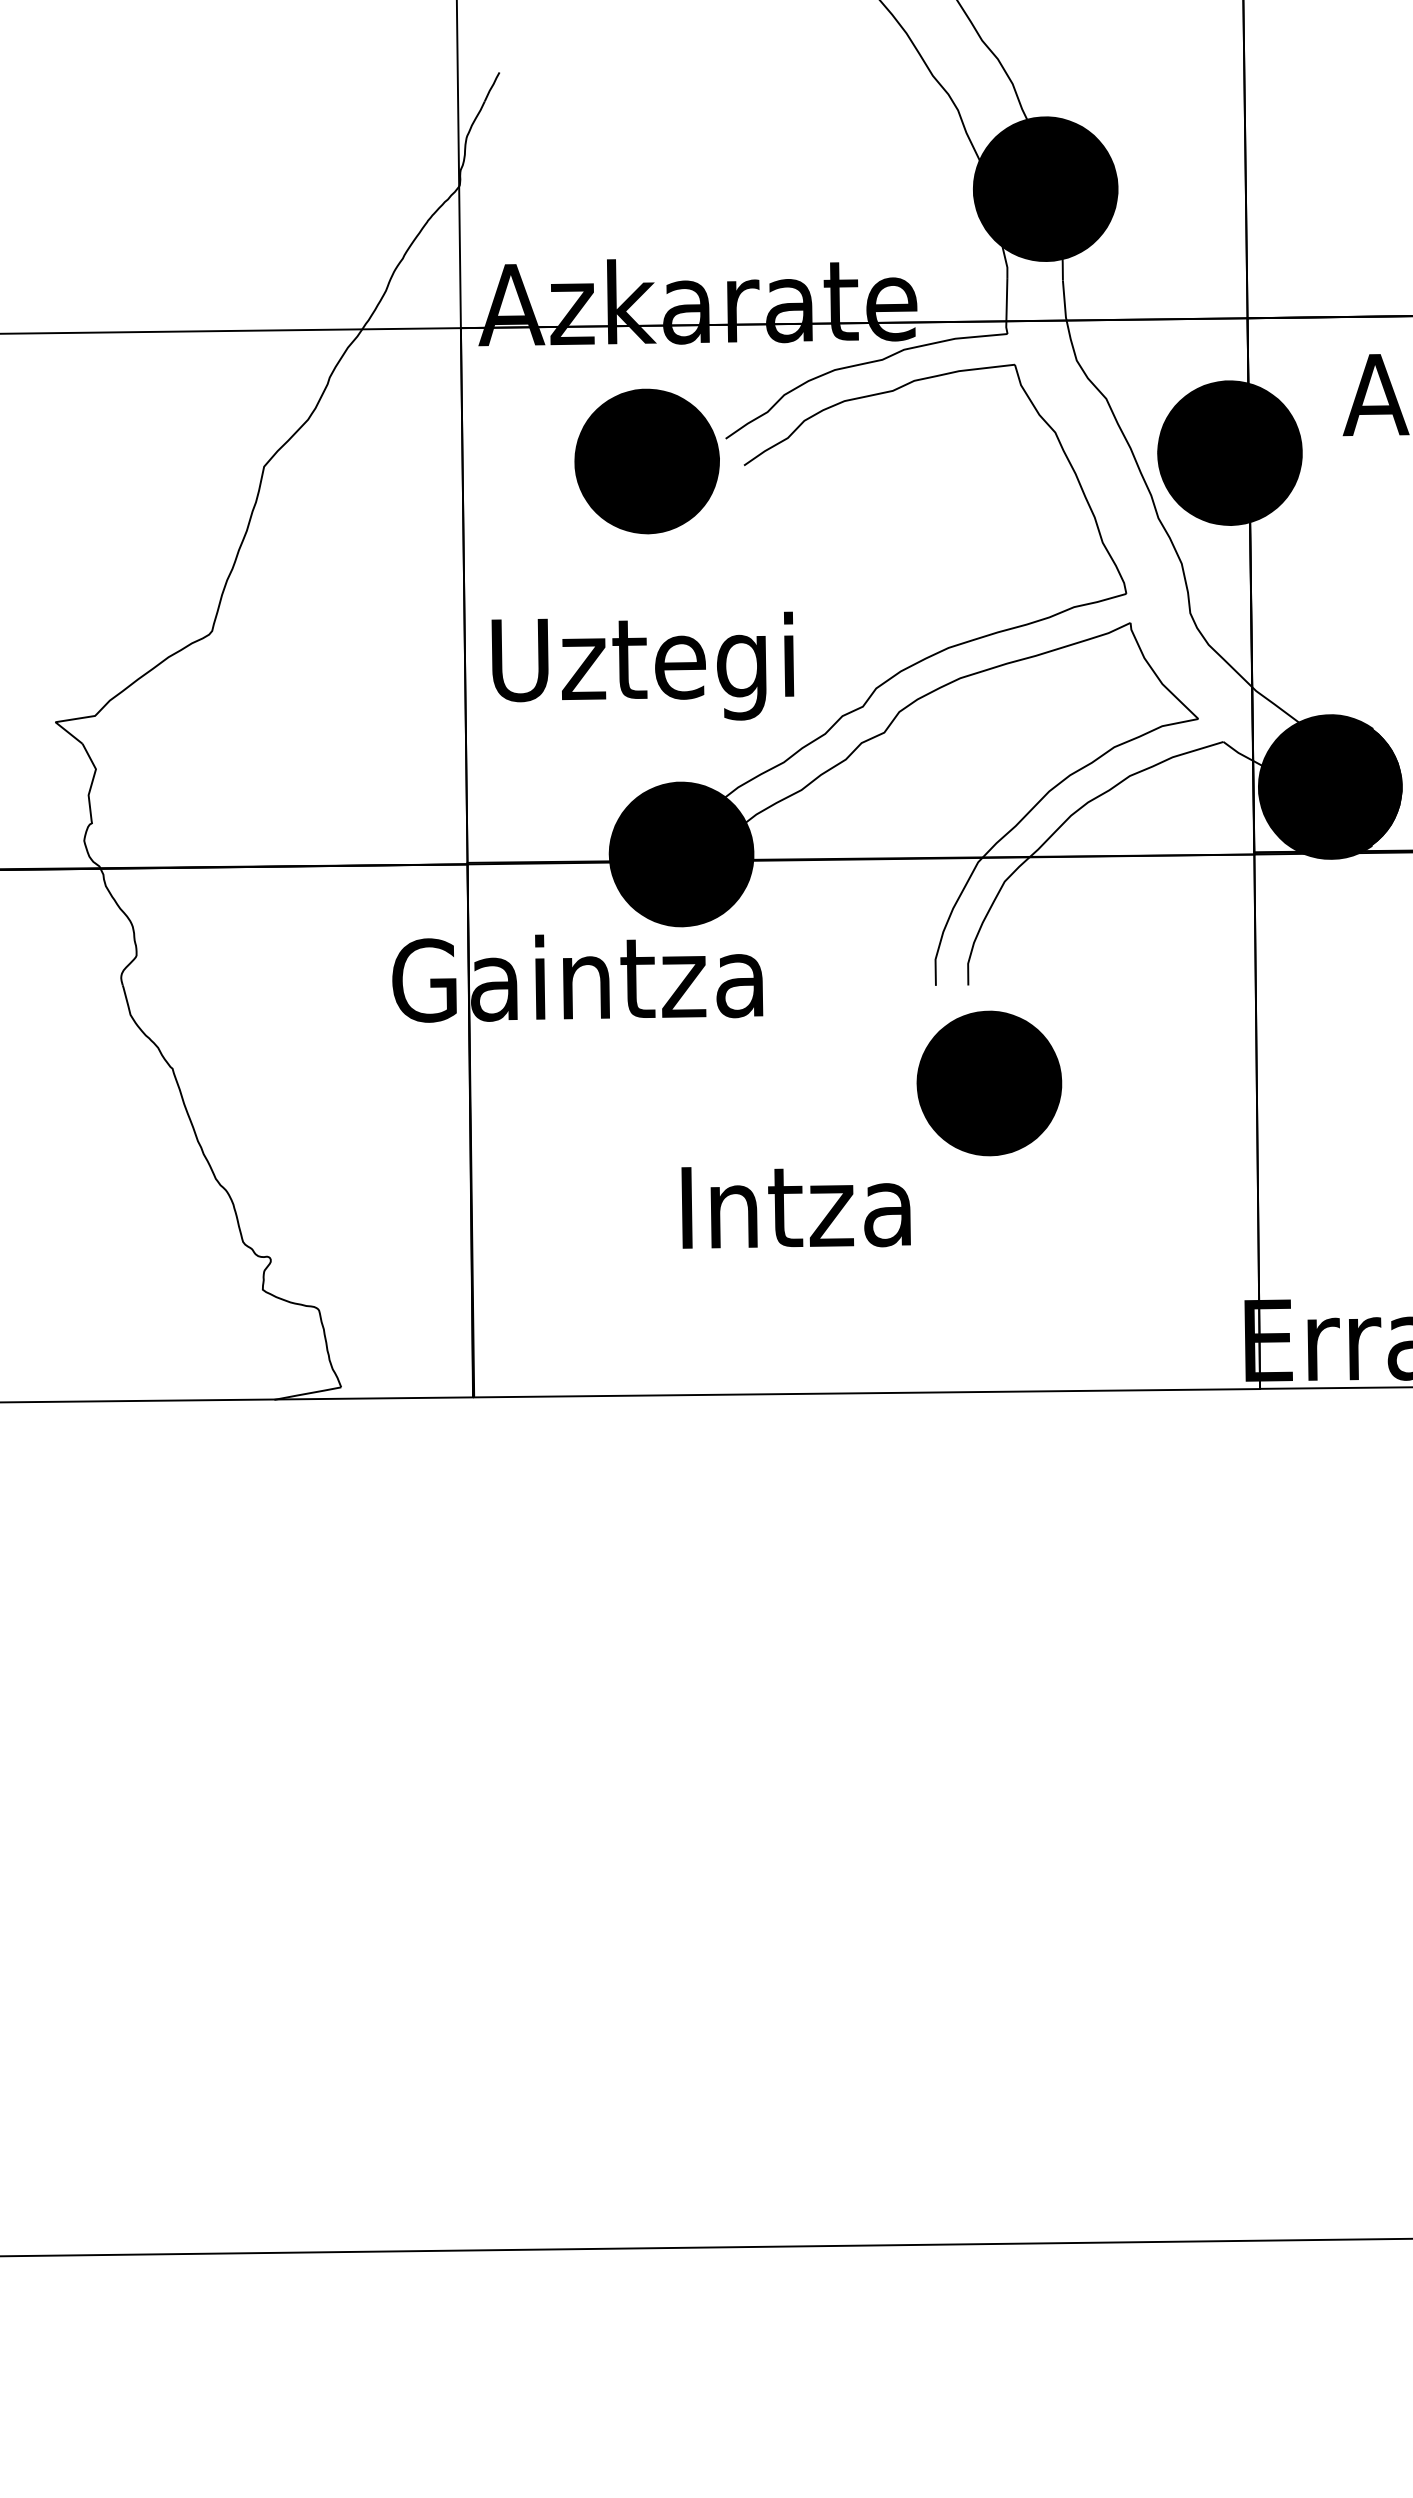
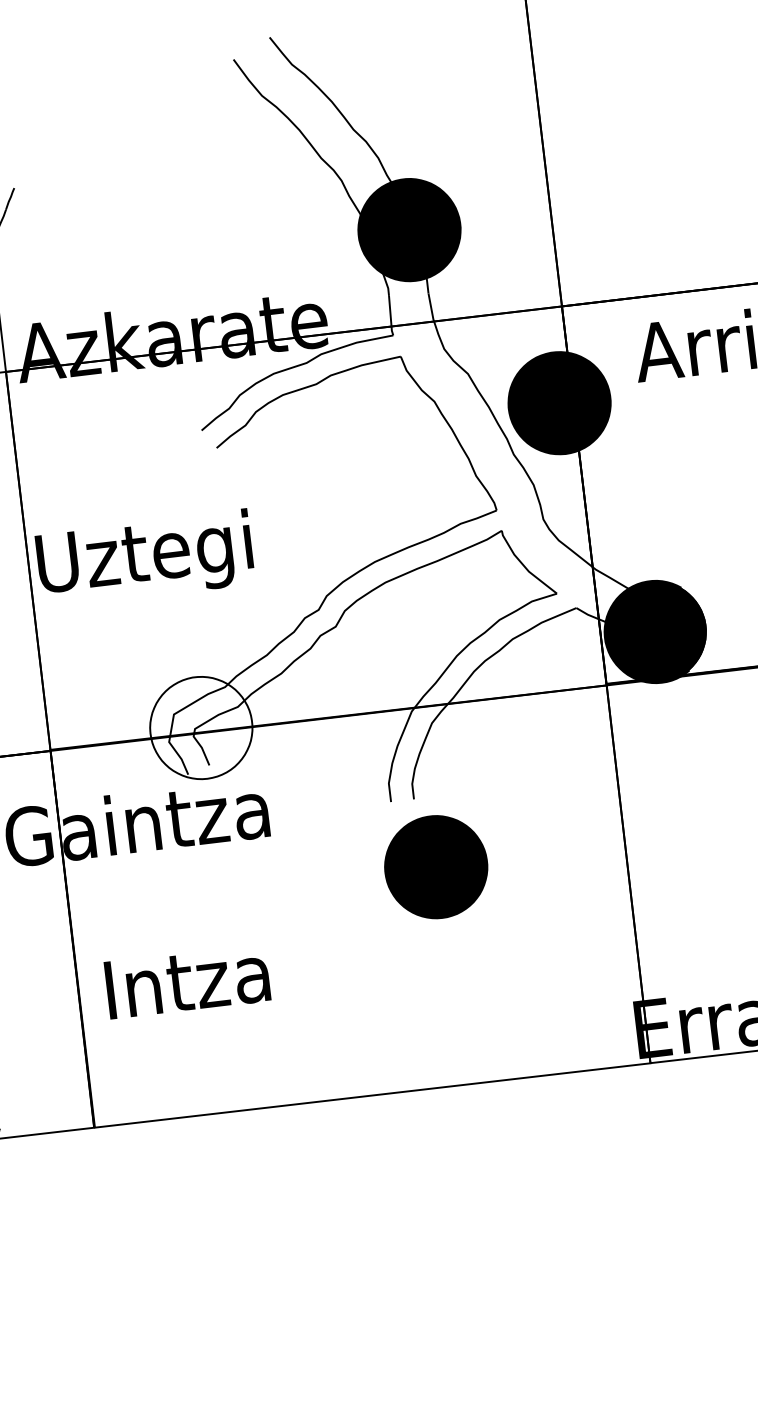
part: (646, 461) -> (147, 452), removed
text: (642, 665) -> (144, 557), moved
fill: (681, 854) -> (201, 728), removed
text: (795, 1207) -> (187, 982), moved

